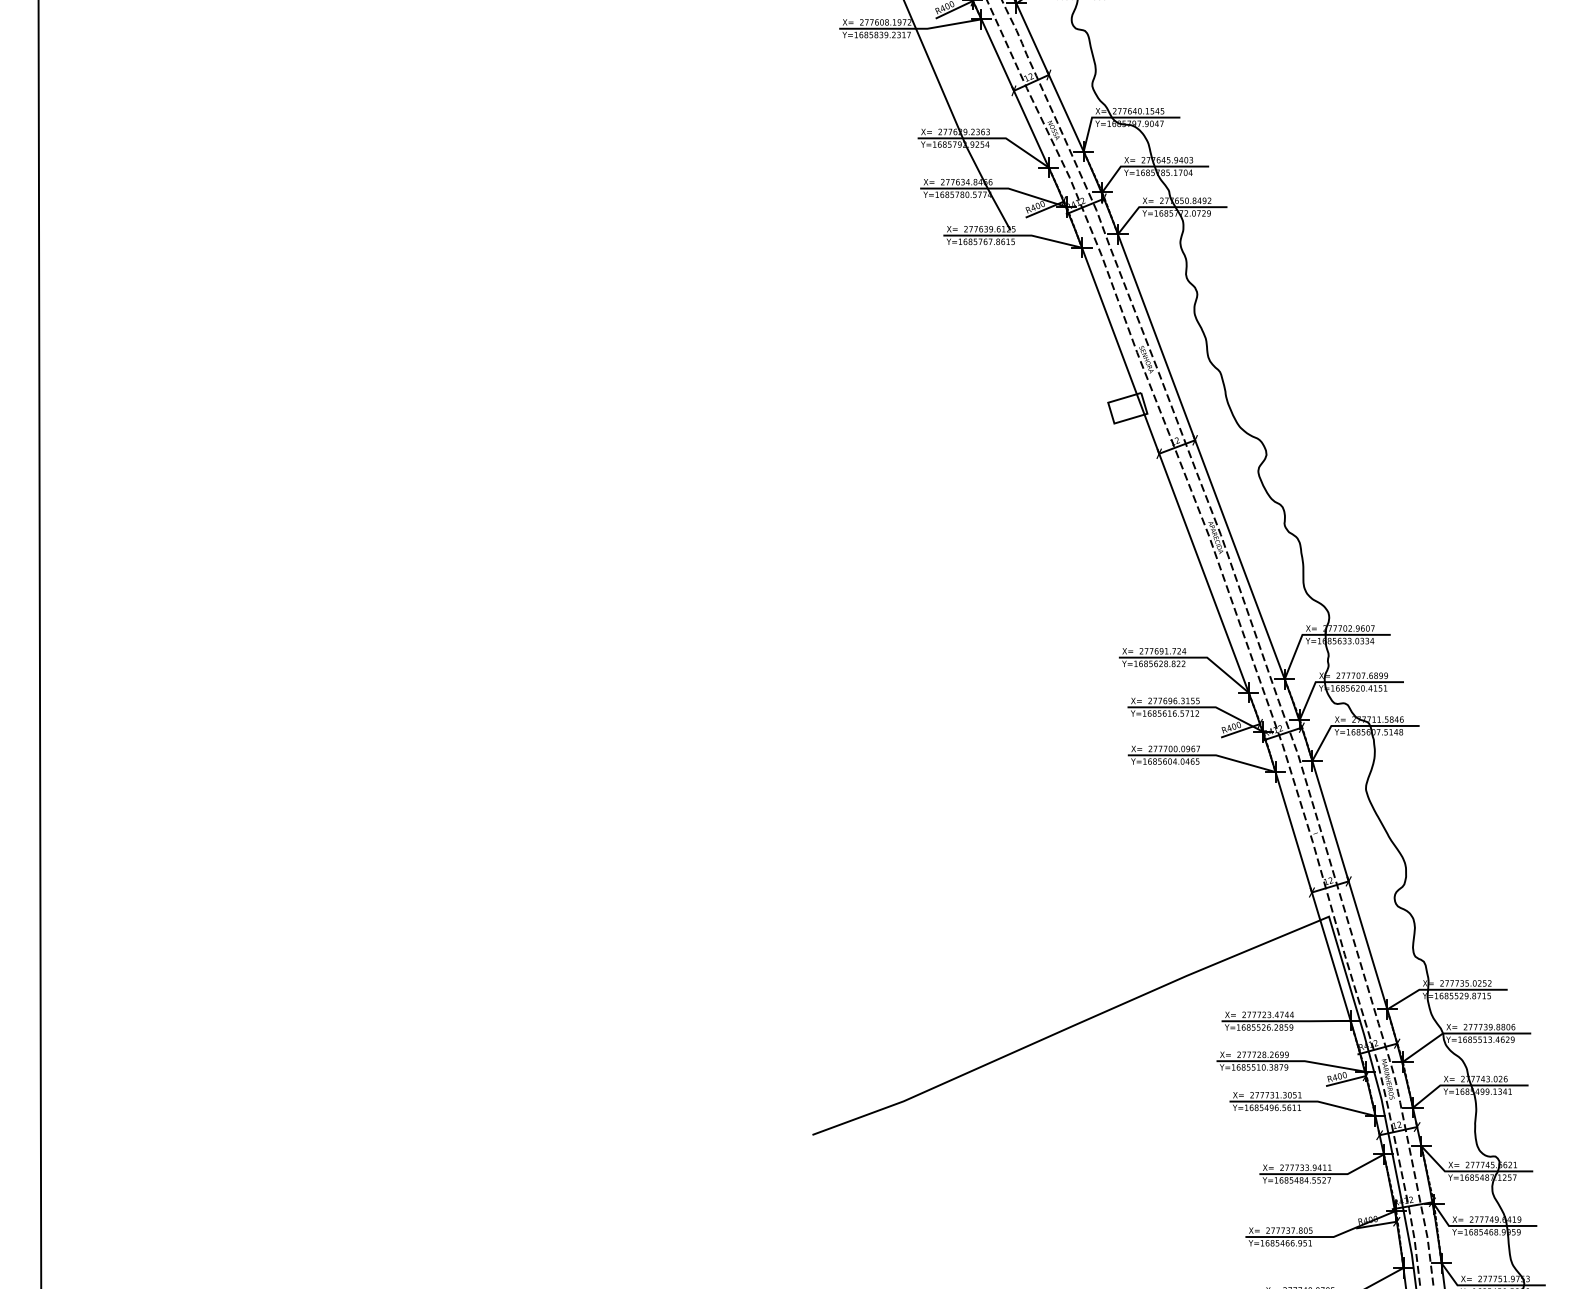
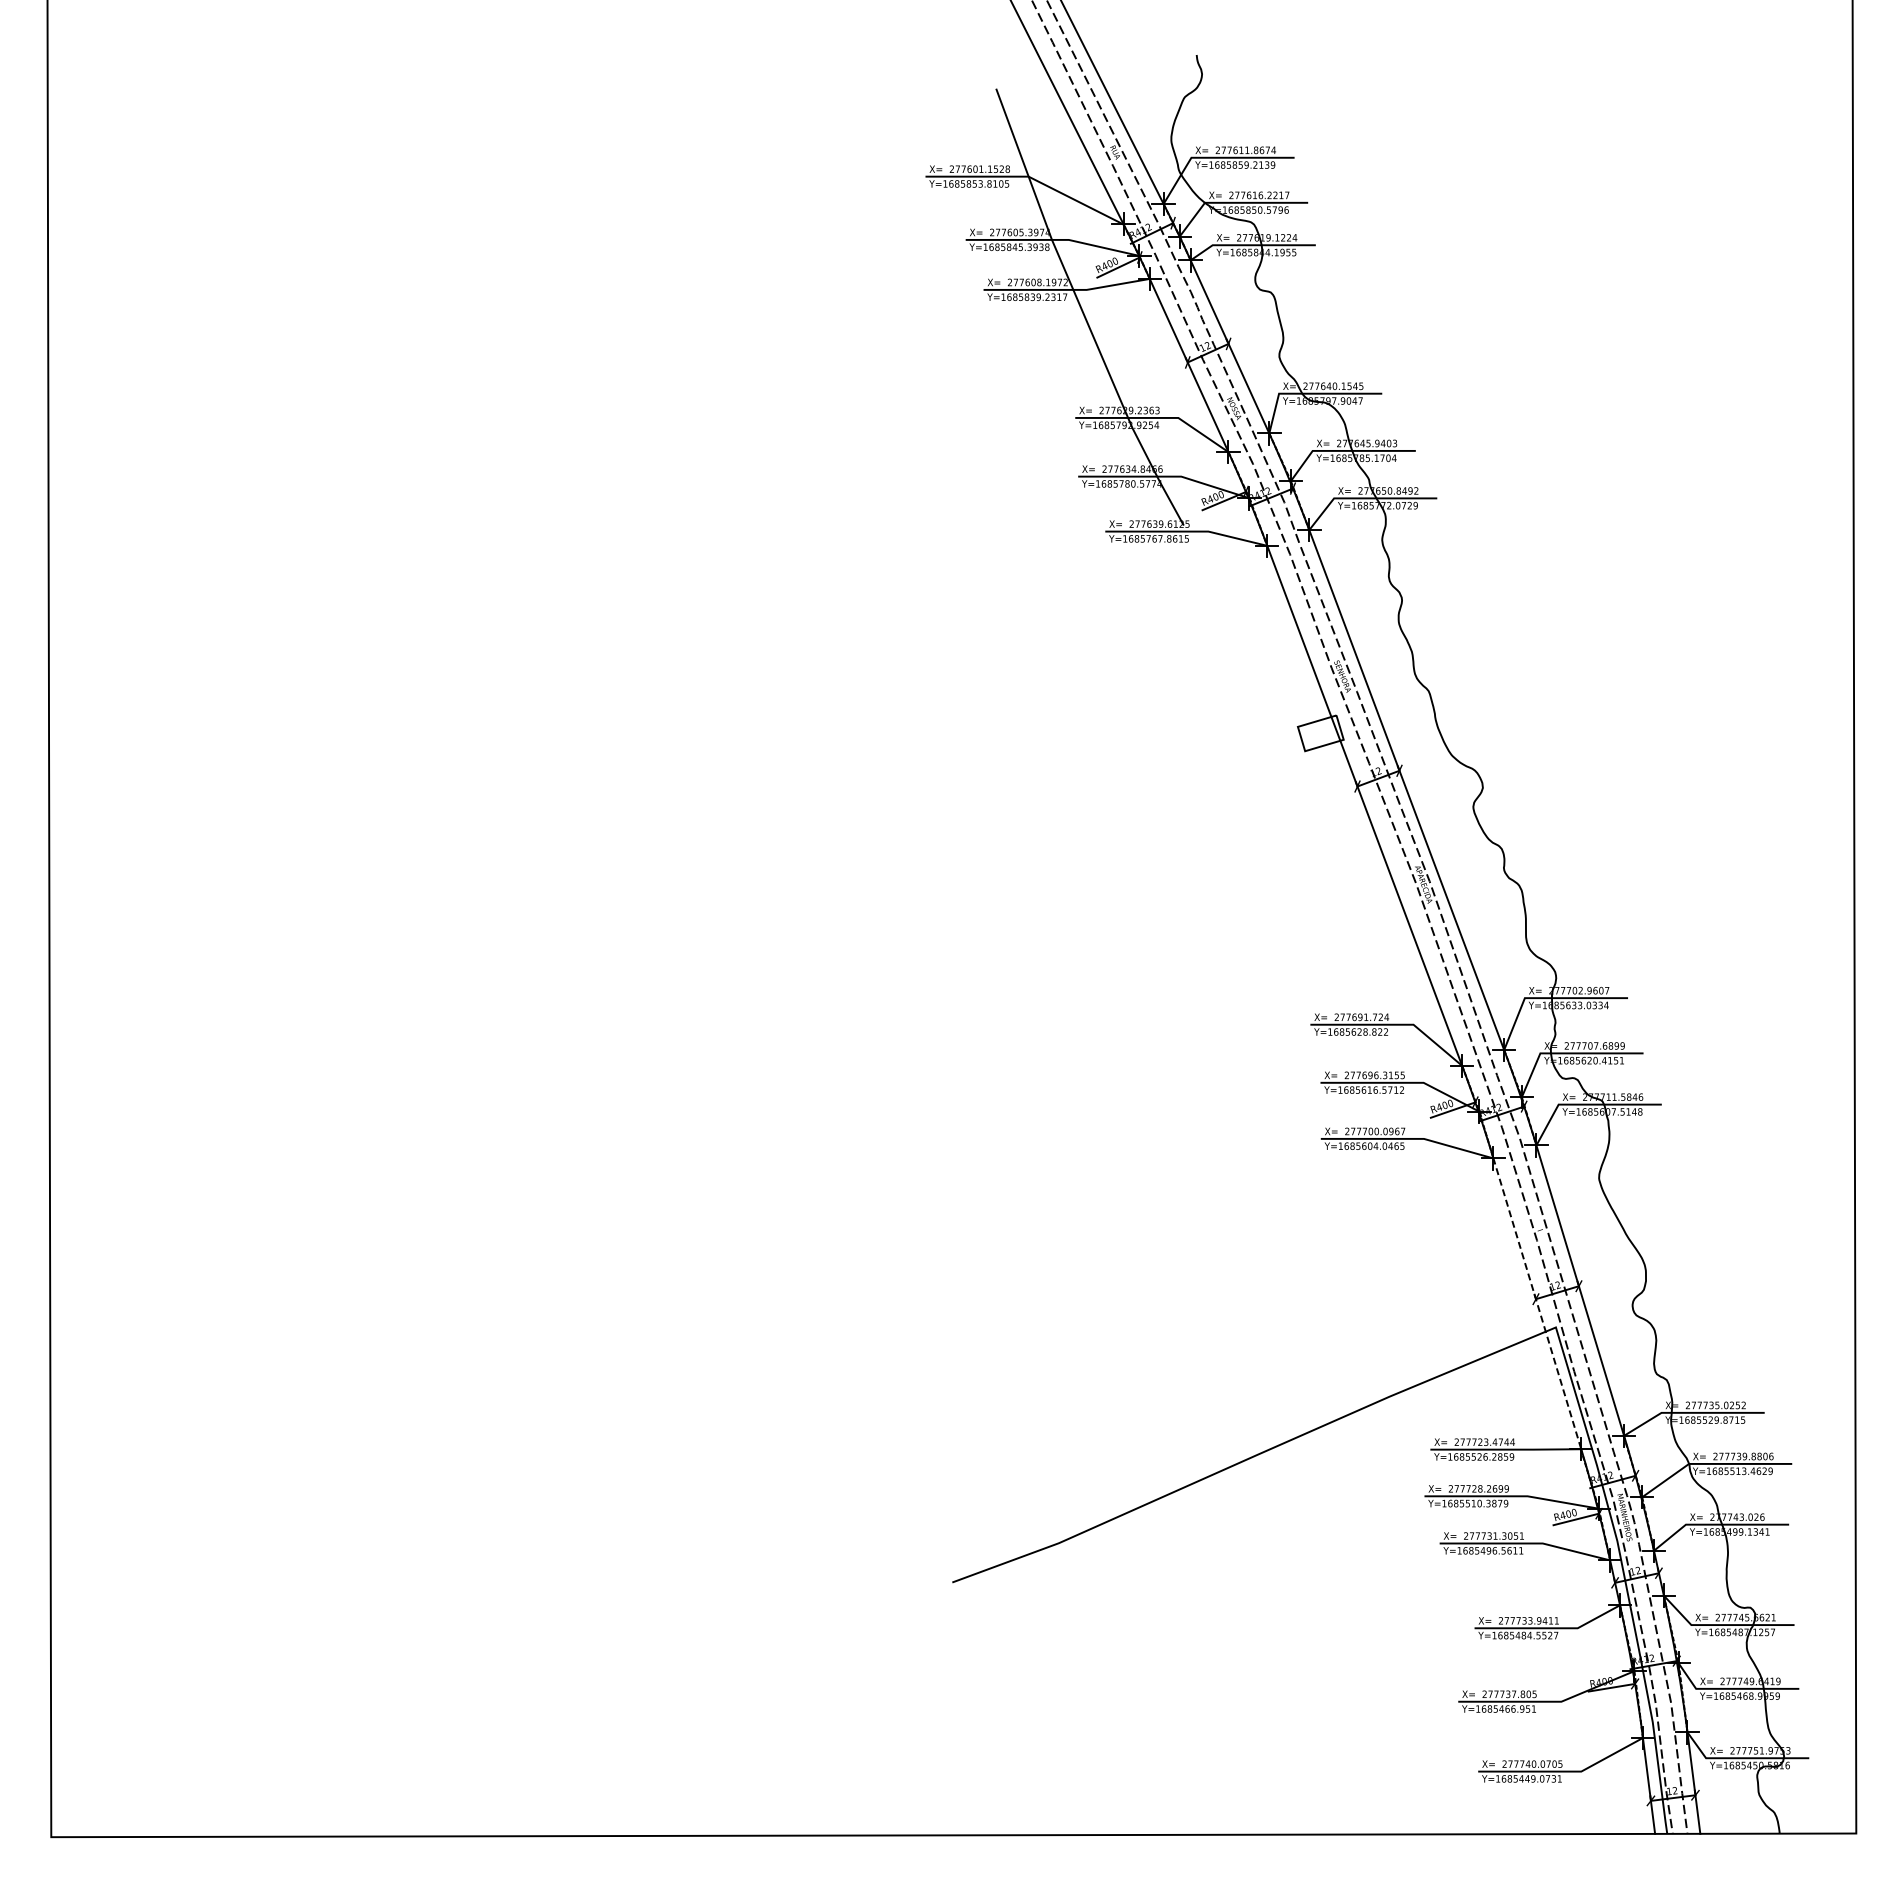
line: (1313, 896) -> (1537, 1303), solid -> dashed

